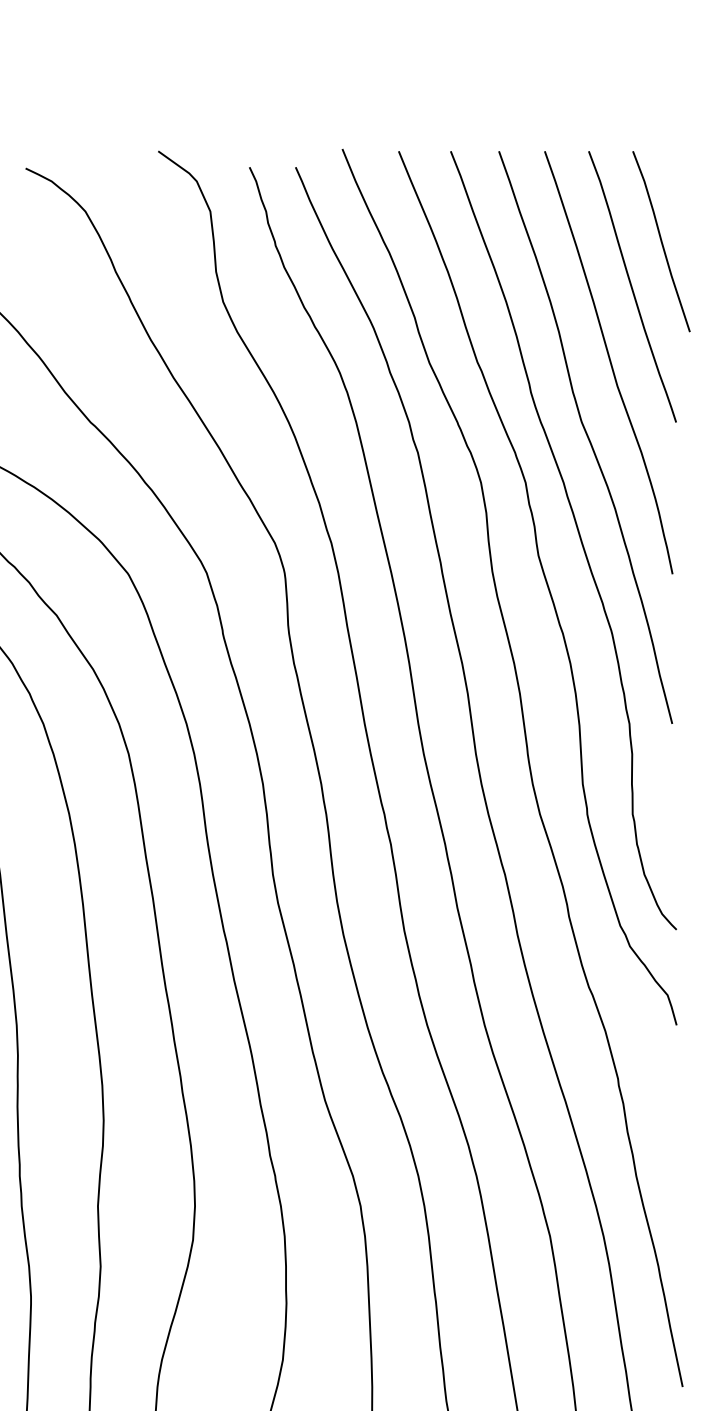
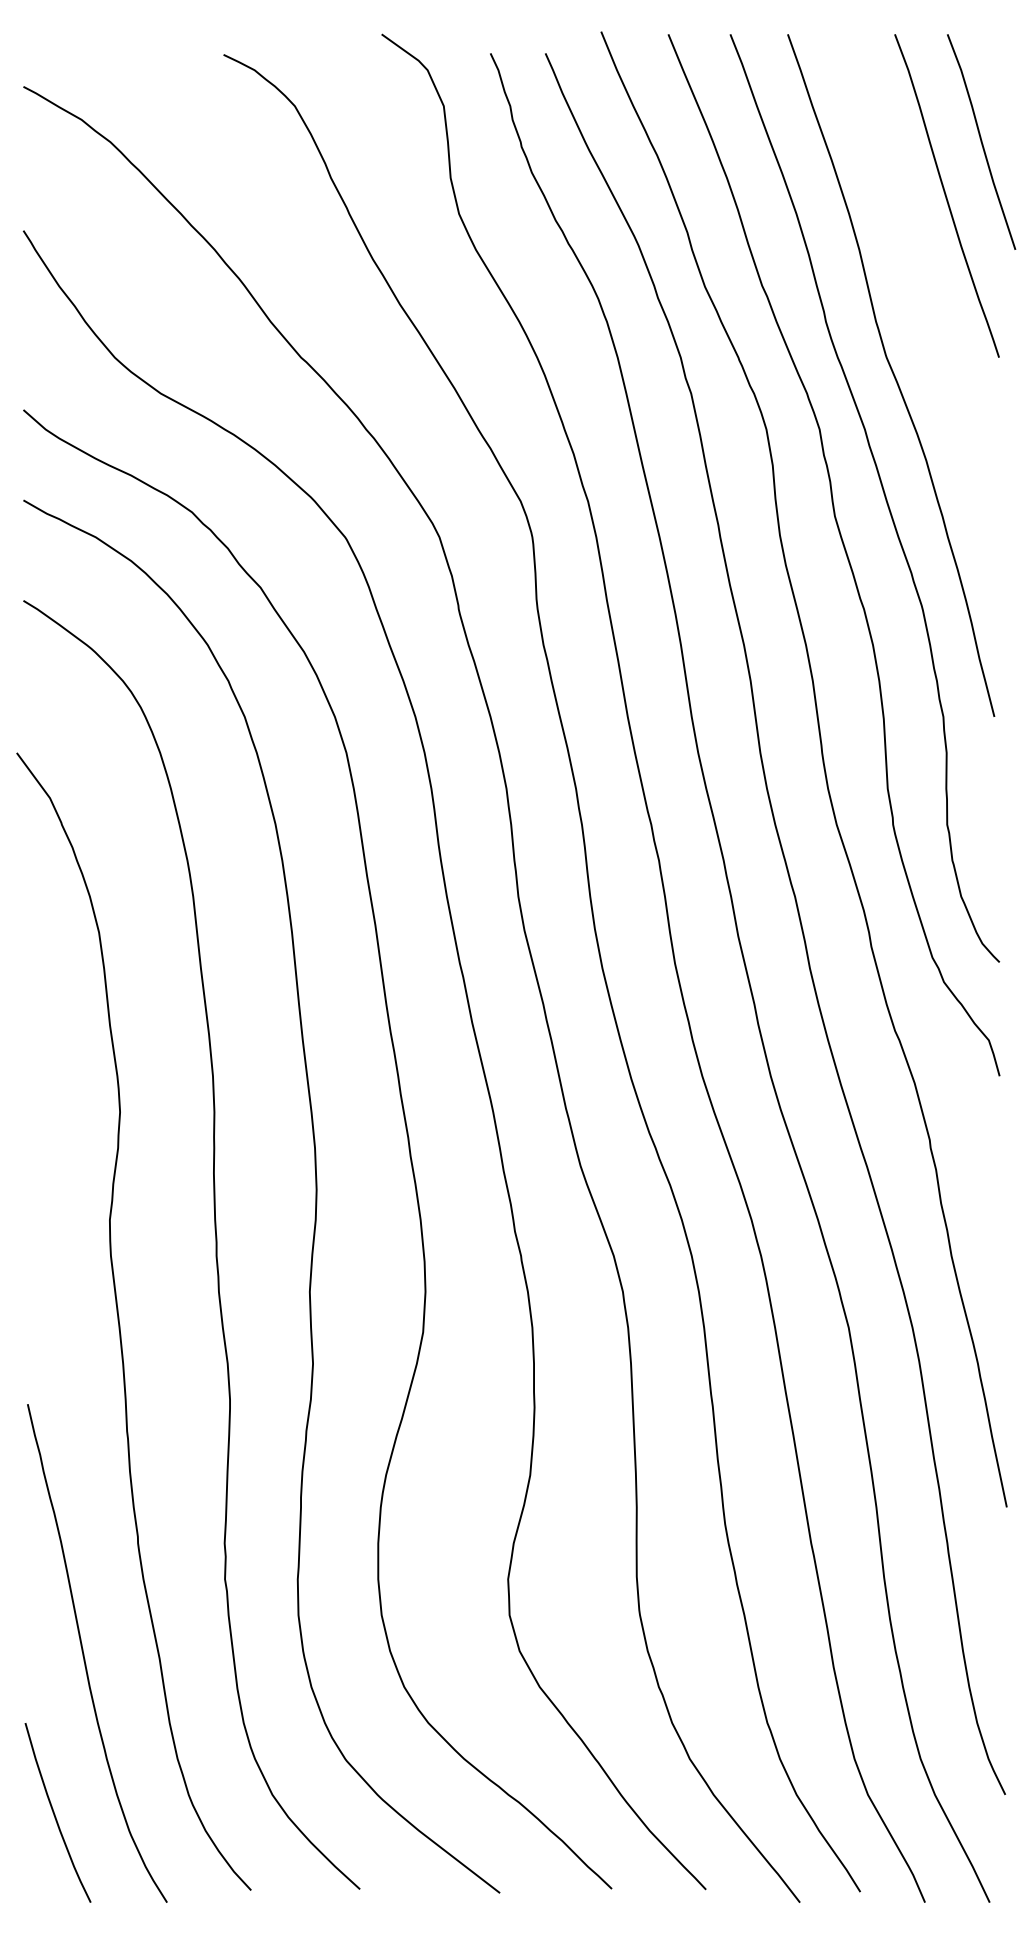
curve: (609, 361) -> (919, 285), removed

